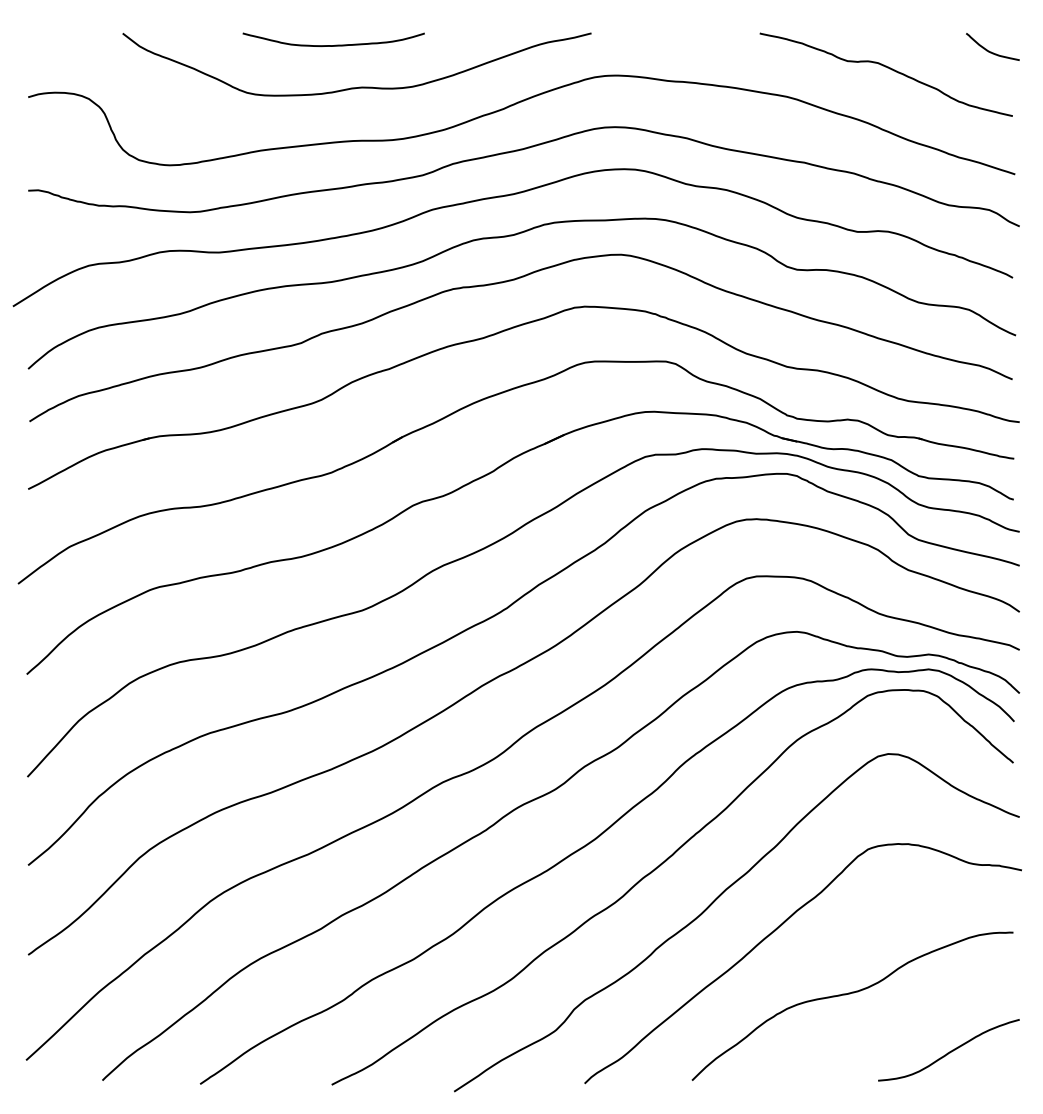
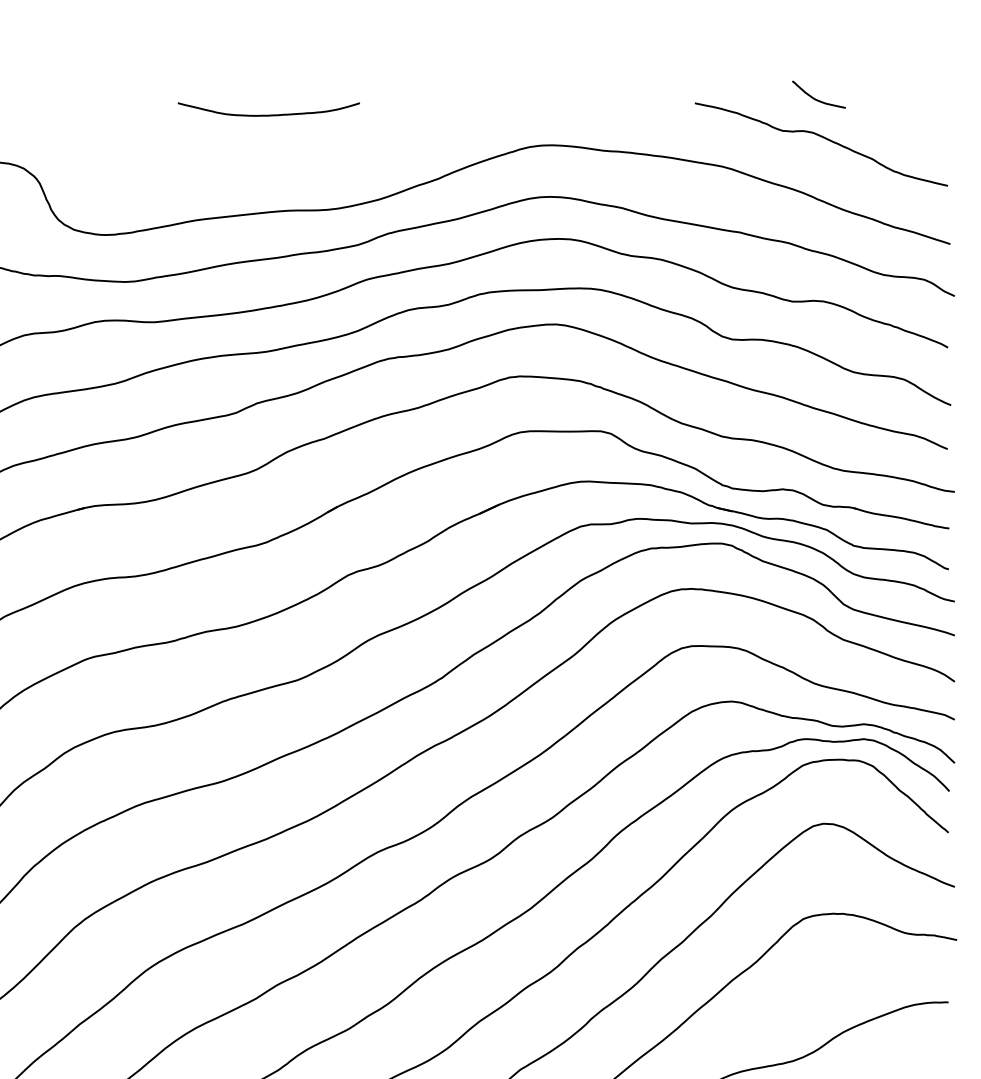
curve: (989, 50) -> (815, 98), moved
curve: (359, 86) -> (294, 156), removed

